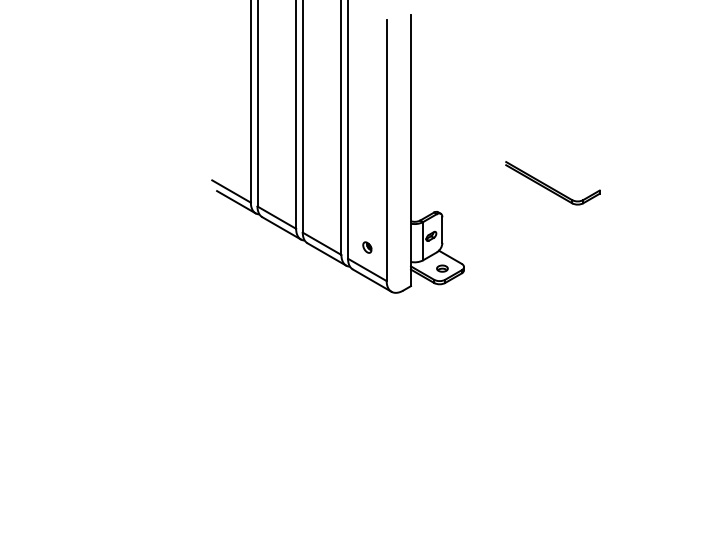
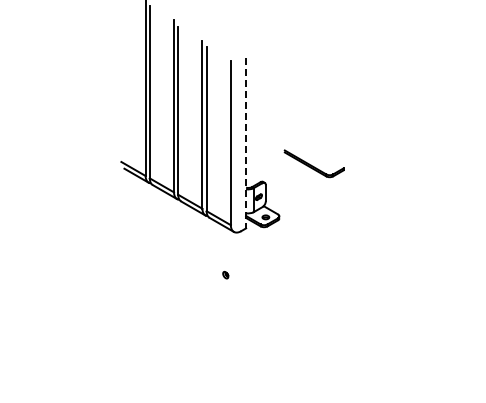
line: (411, 150) -> (246, 143), solid -> dashed
part: (551, 182) -> (313, 163), moved
part: (366, 248) -> (225, 275), moved

